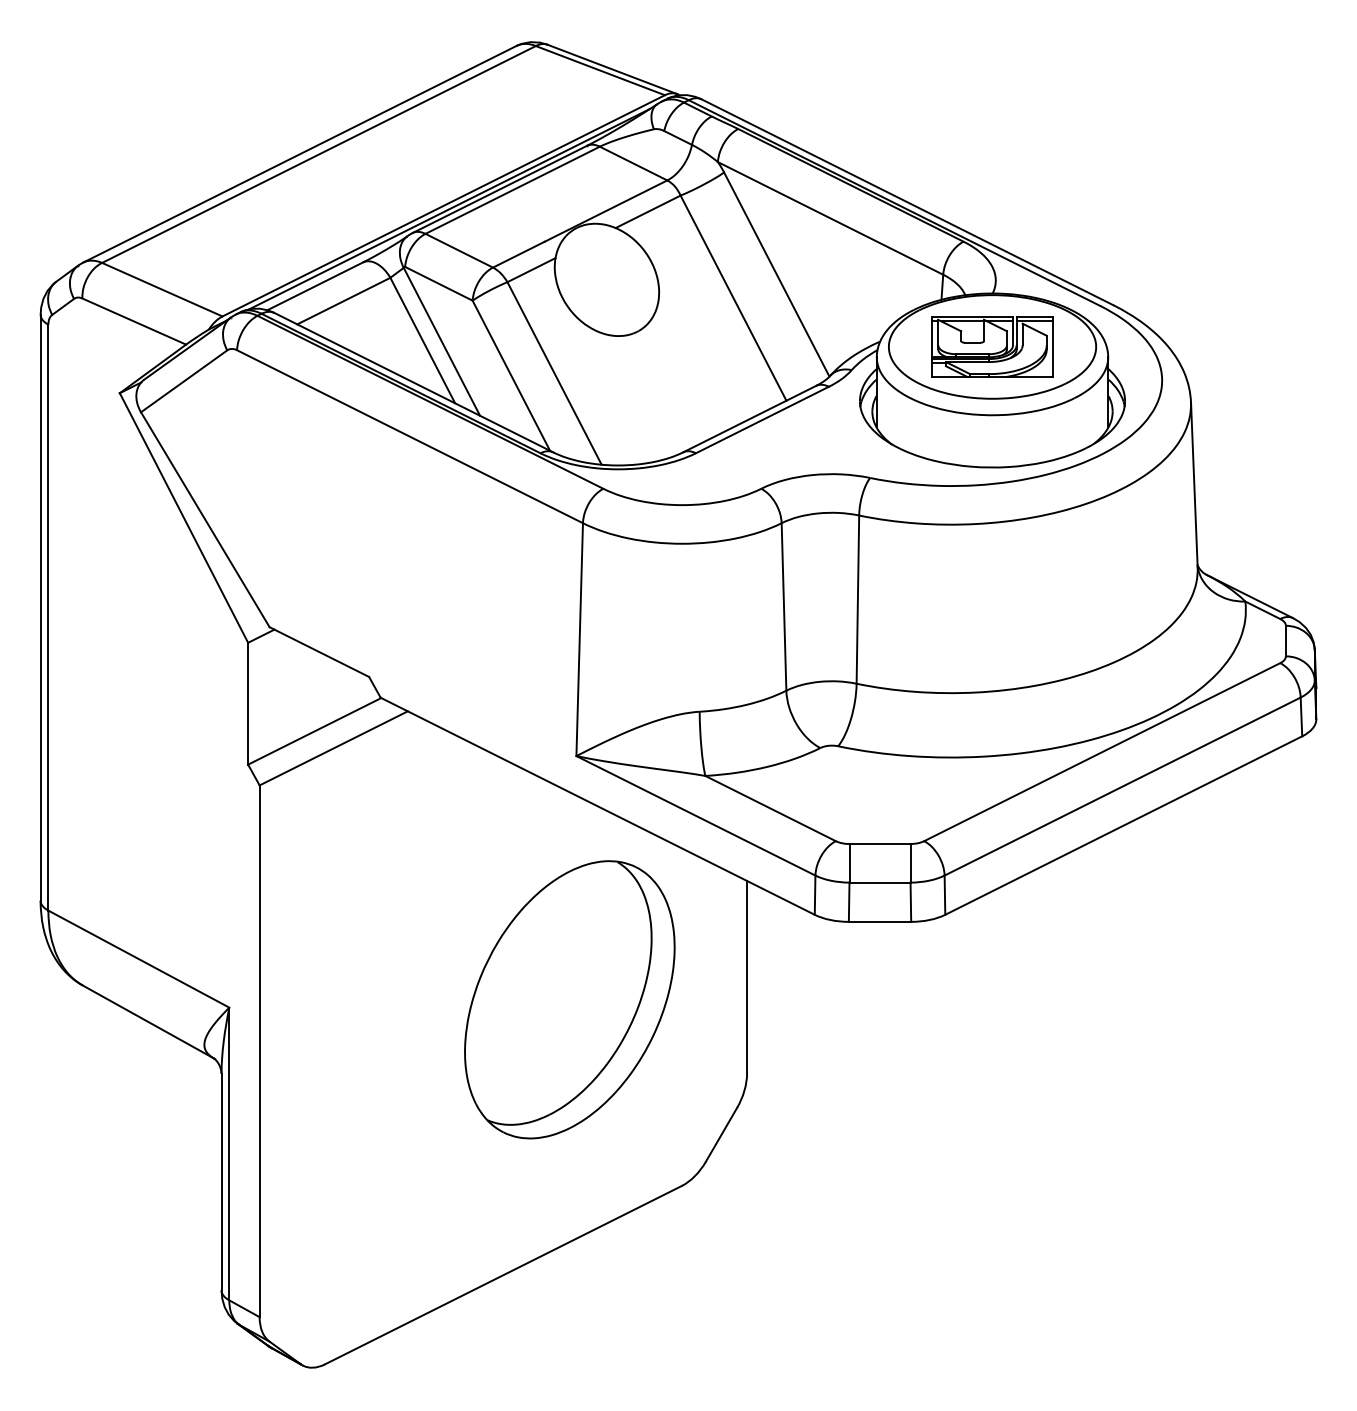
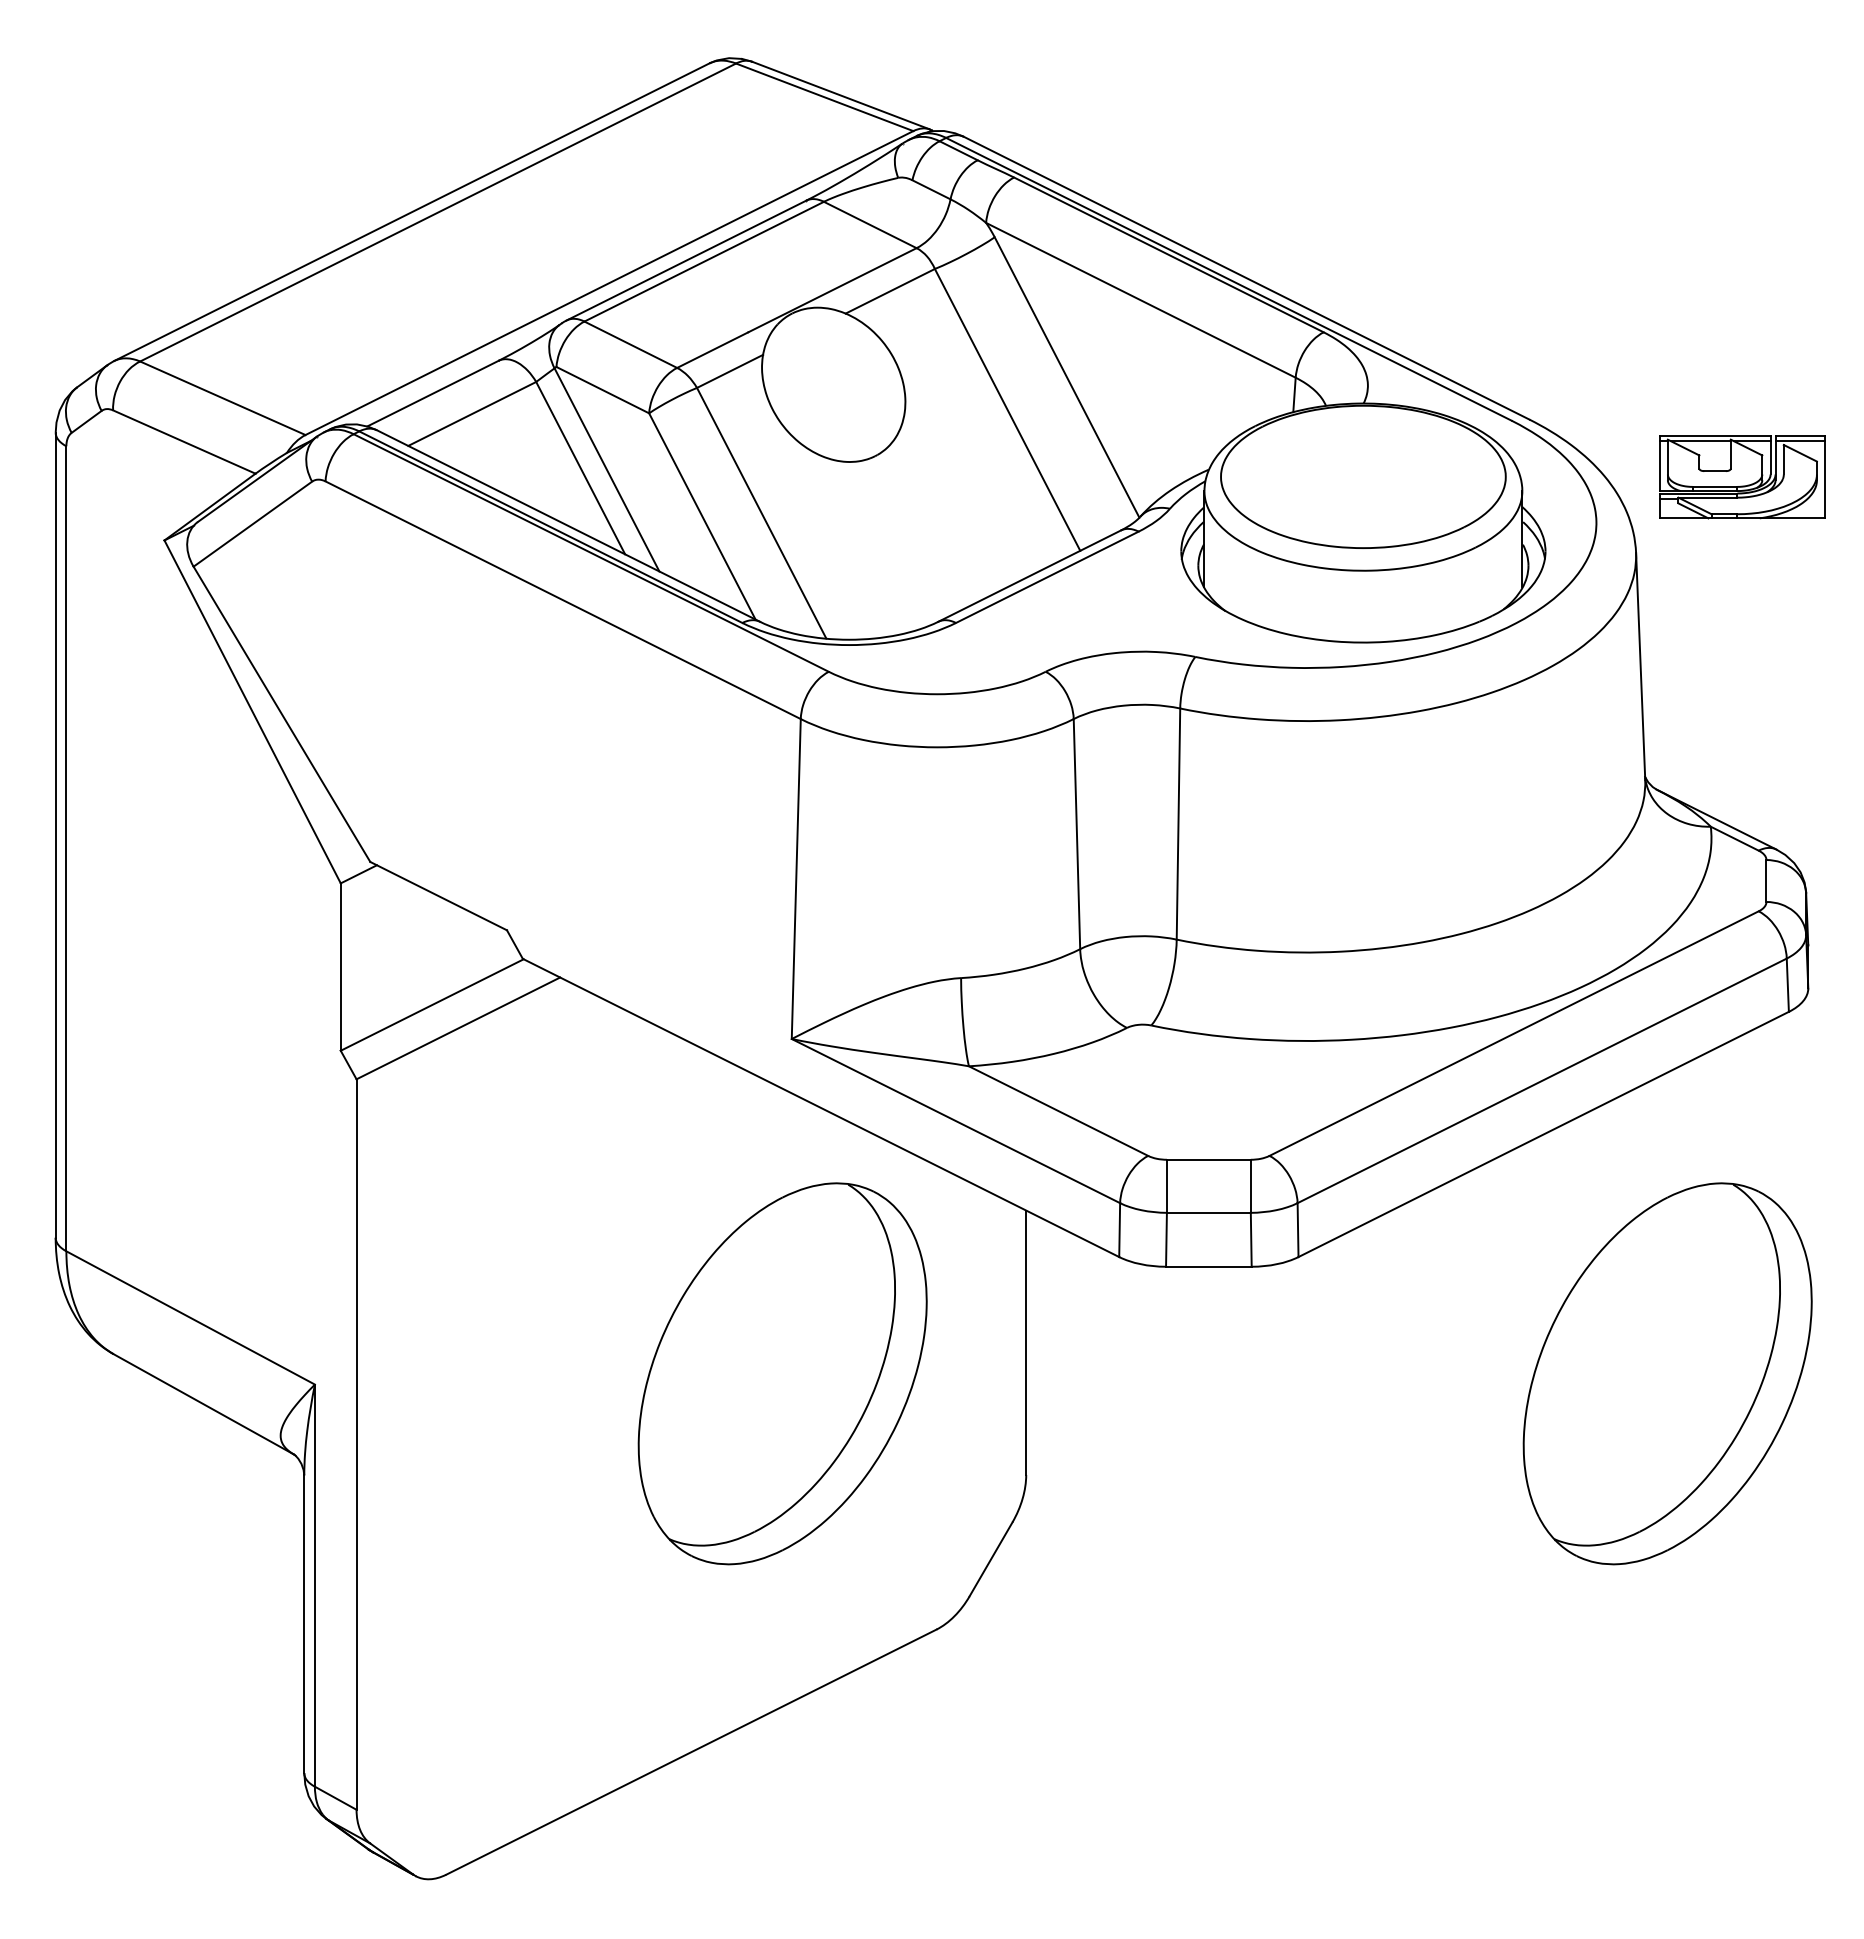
line: (448, 209) -> (616, 287), removed
part: (992, 347) -> (1742, 477), moved
part: (1213, 999) -> (1667, 1373), added

